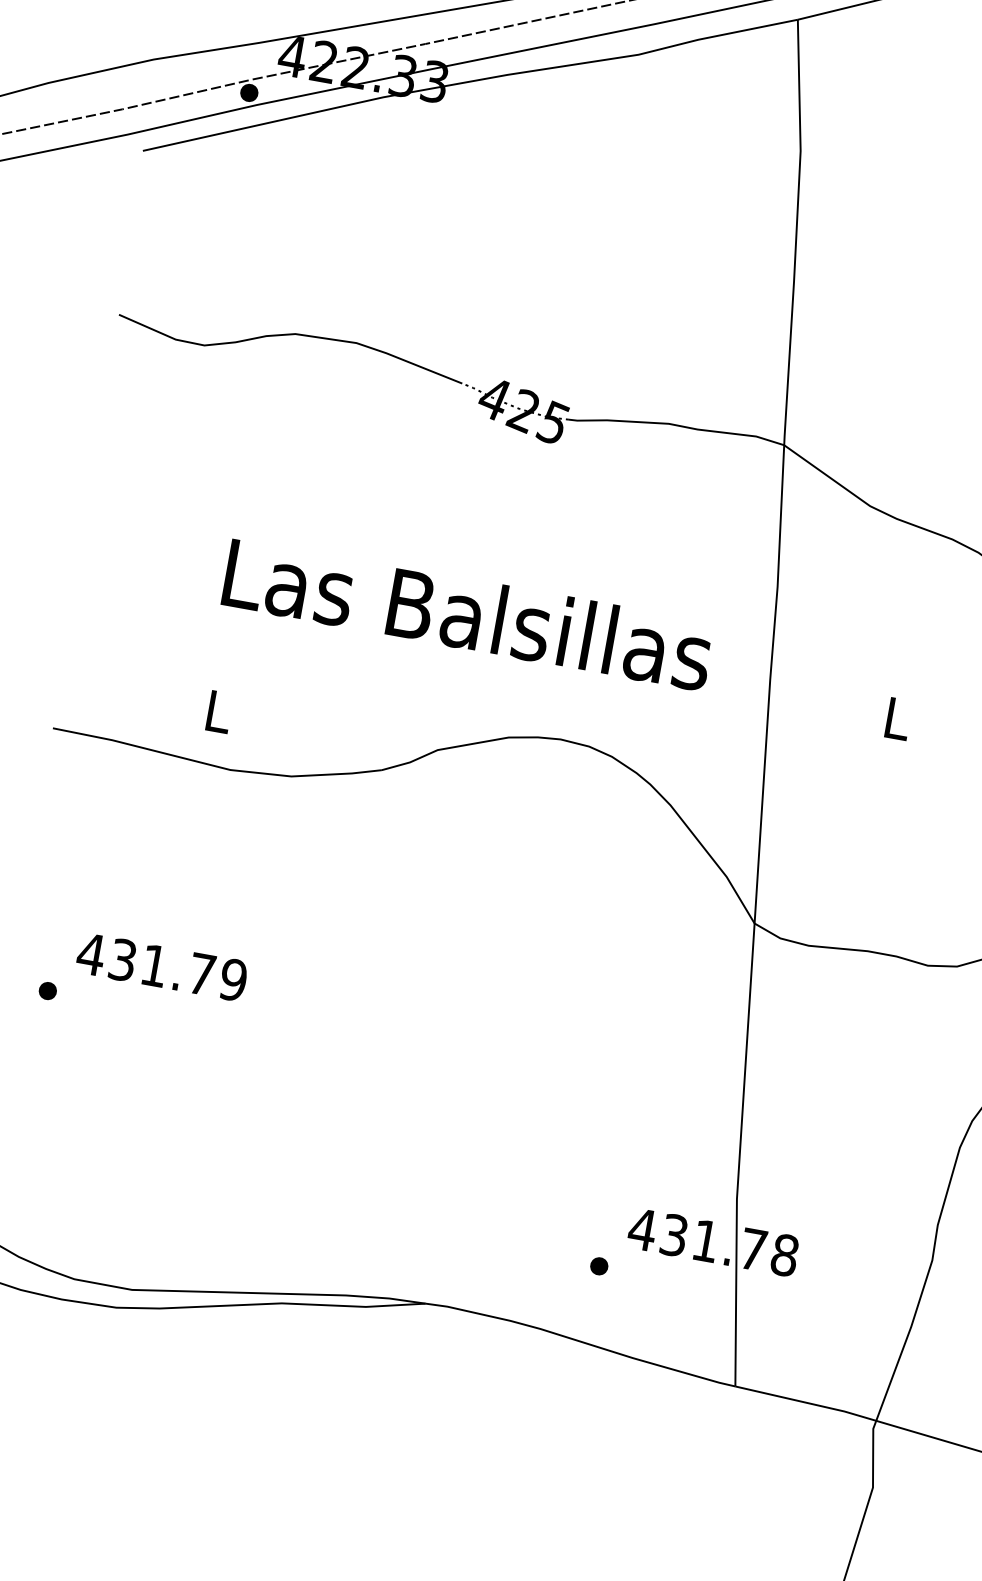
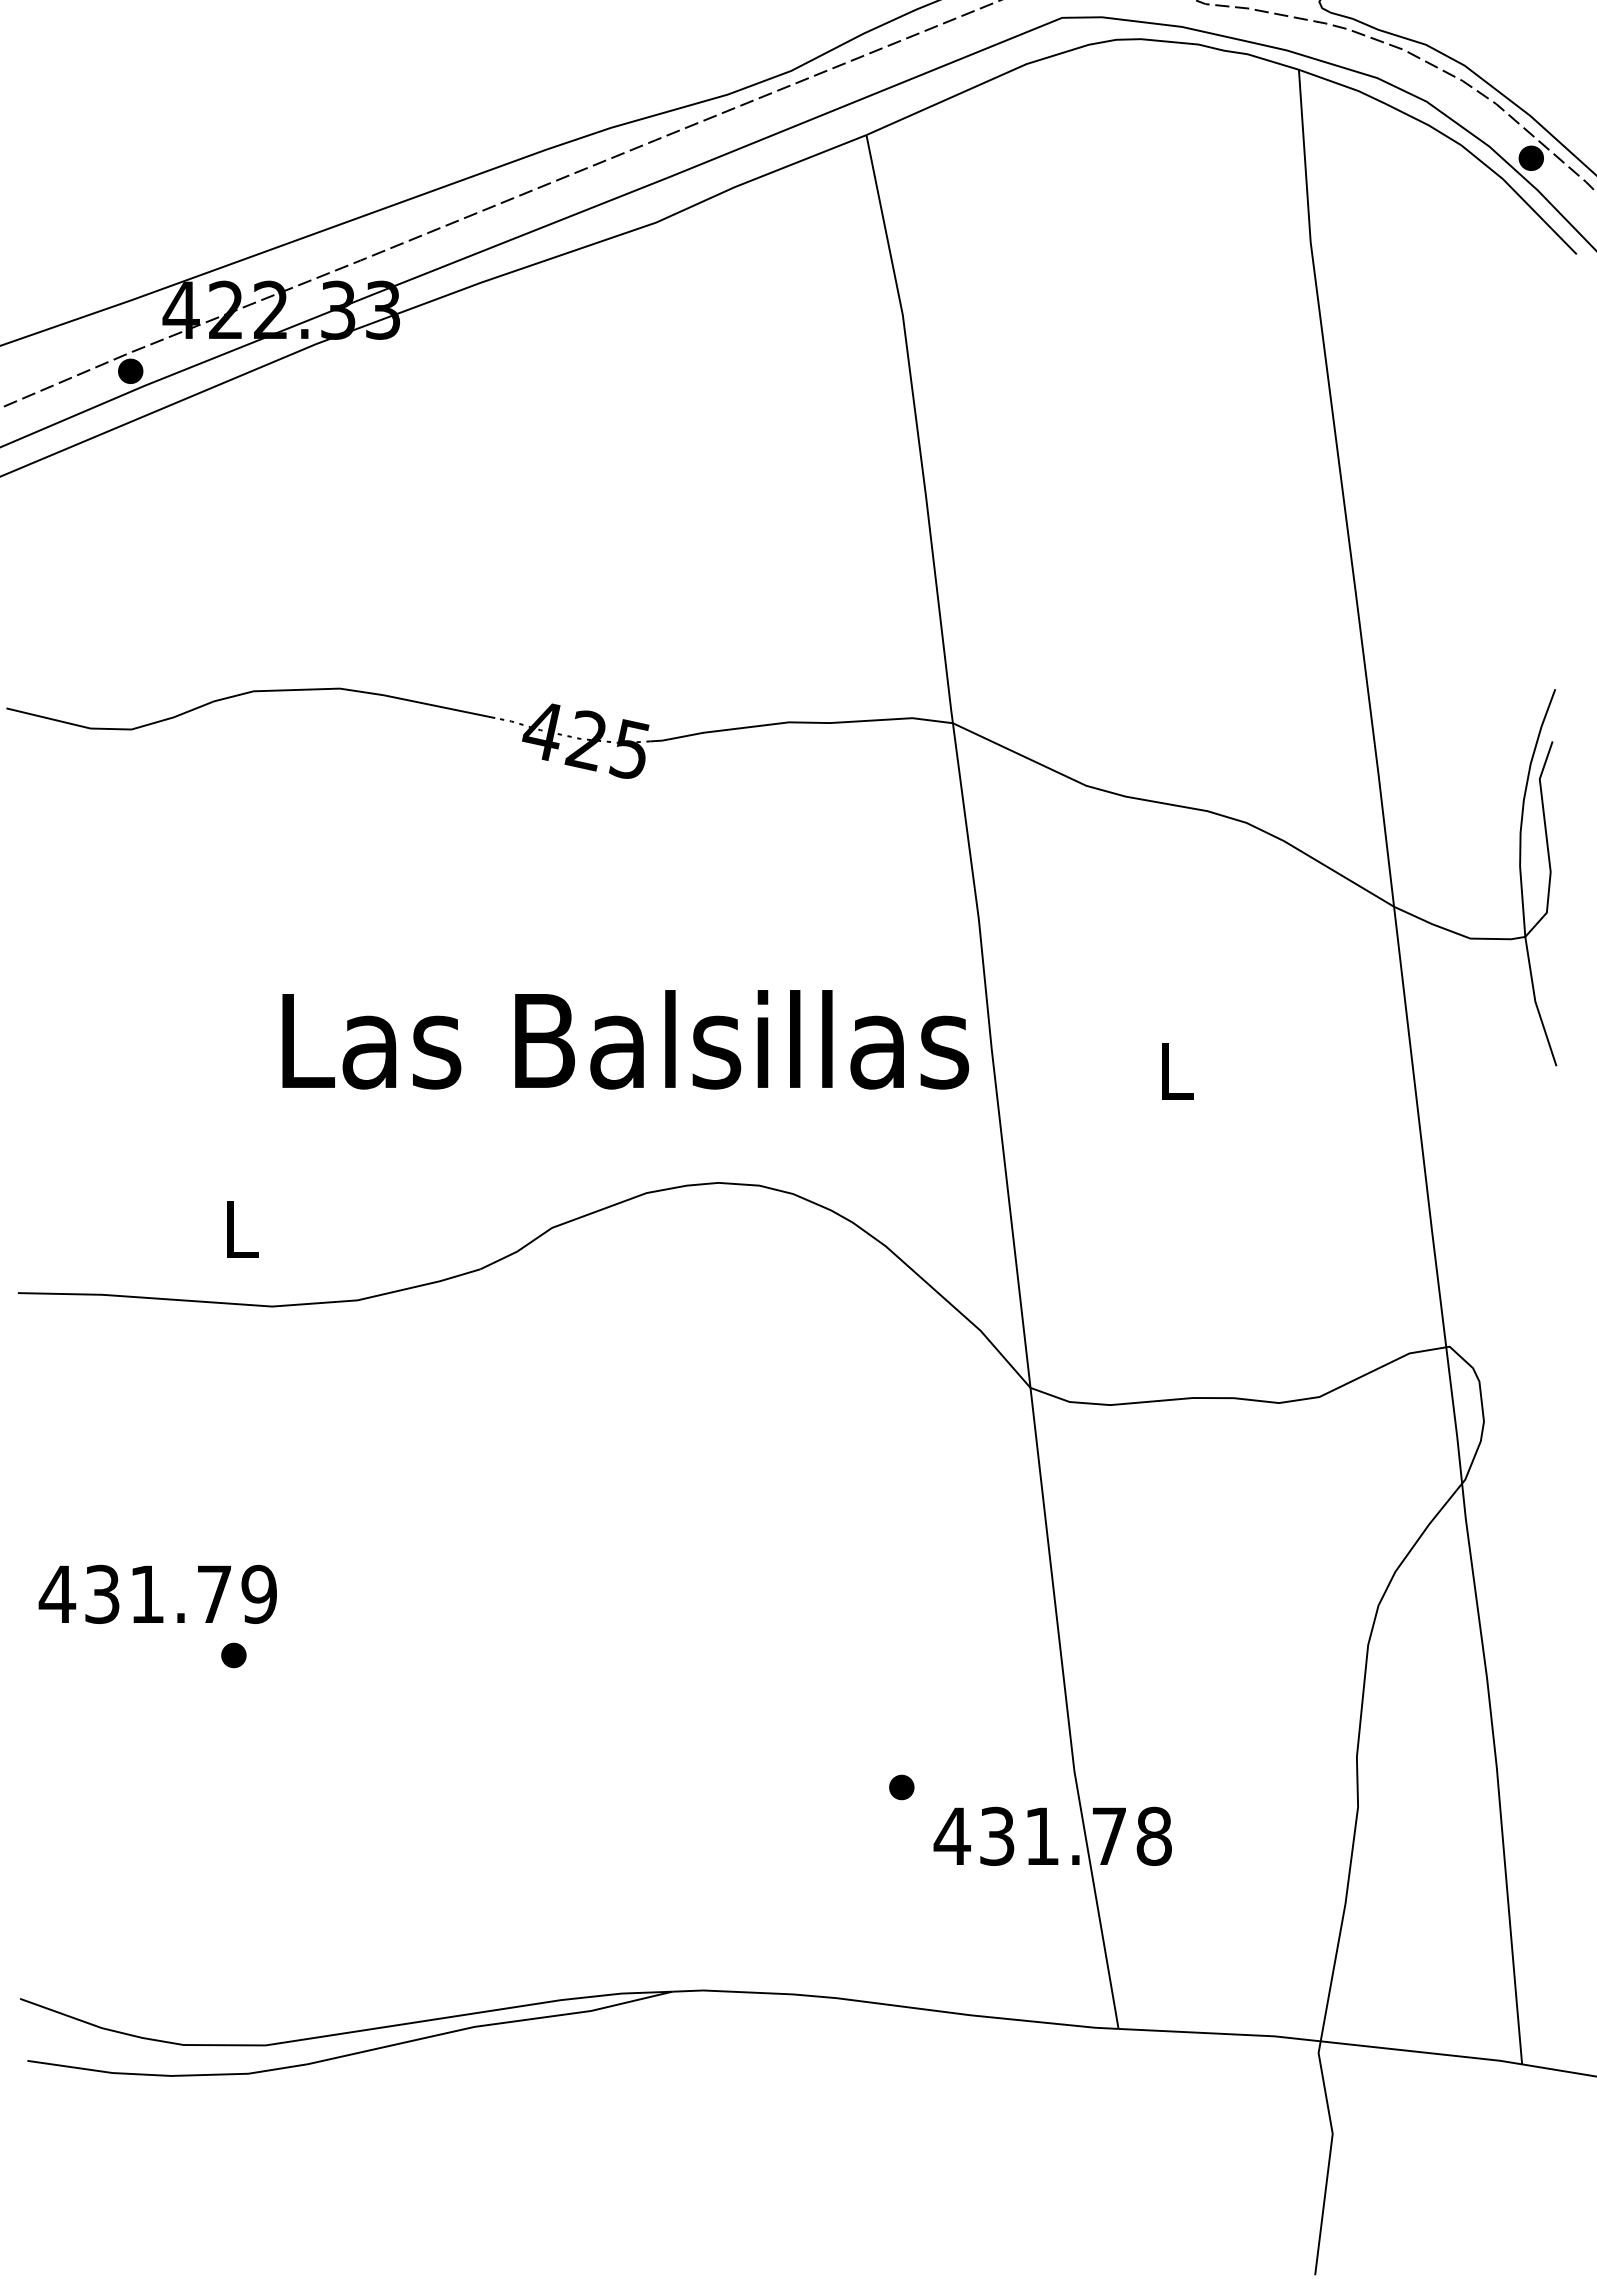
text: (468, 614) -> (625, 1039), moved
text: (161, 966) -> (157, 1593), moved
part: (47, 991) -> (233, 1655), moved
part: (599, 1266) -> (901, 1787), moved

